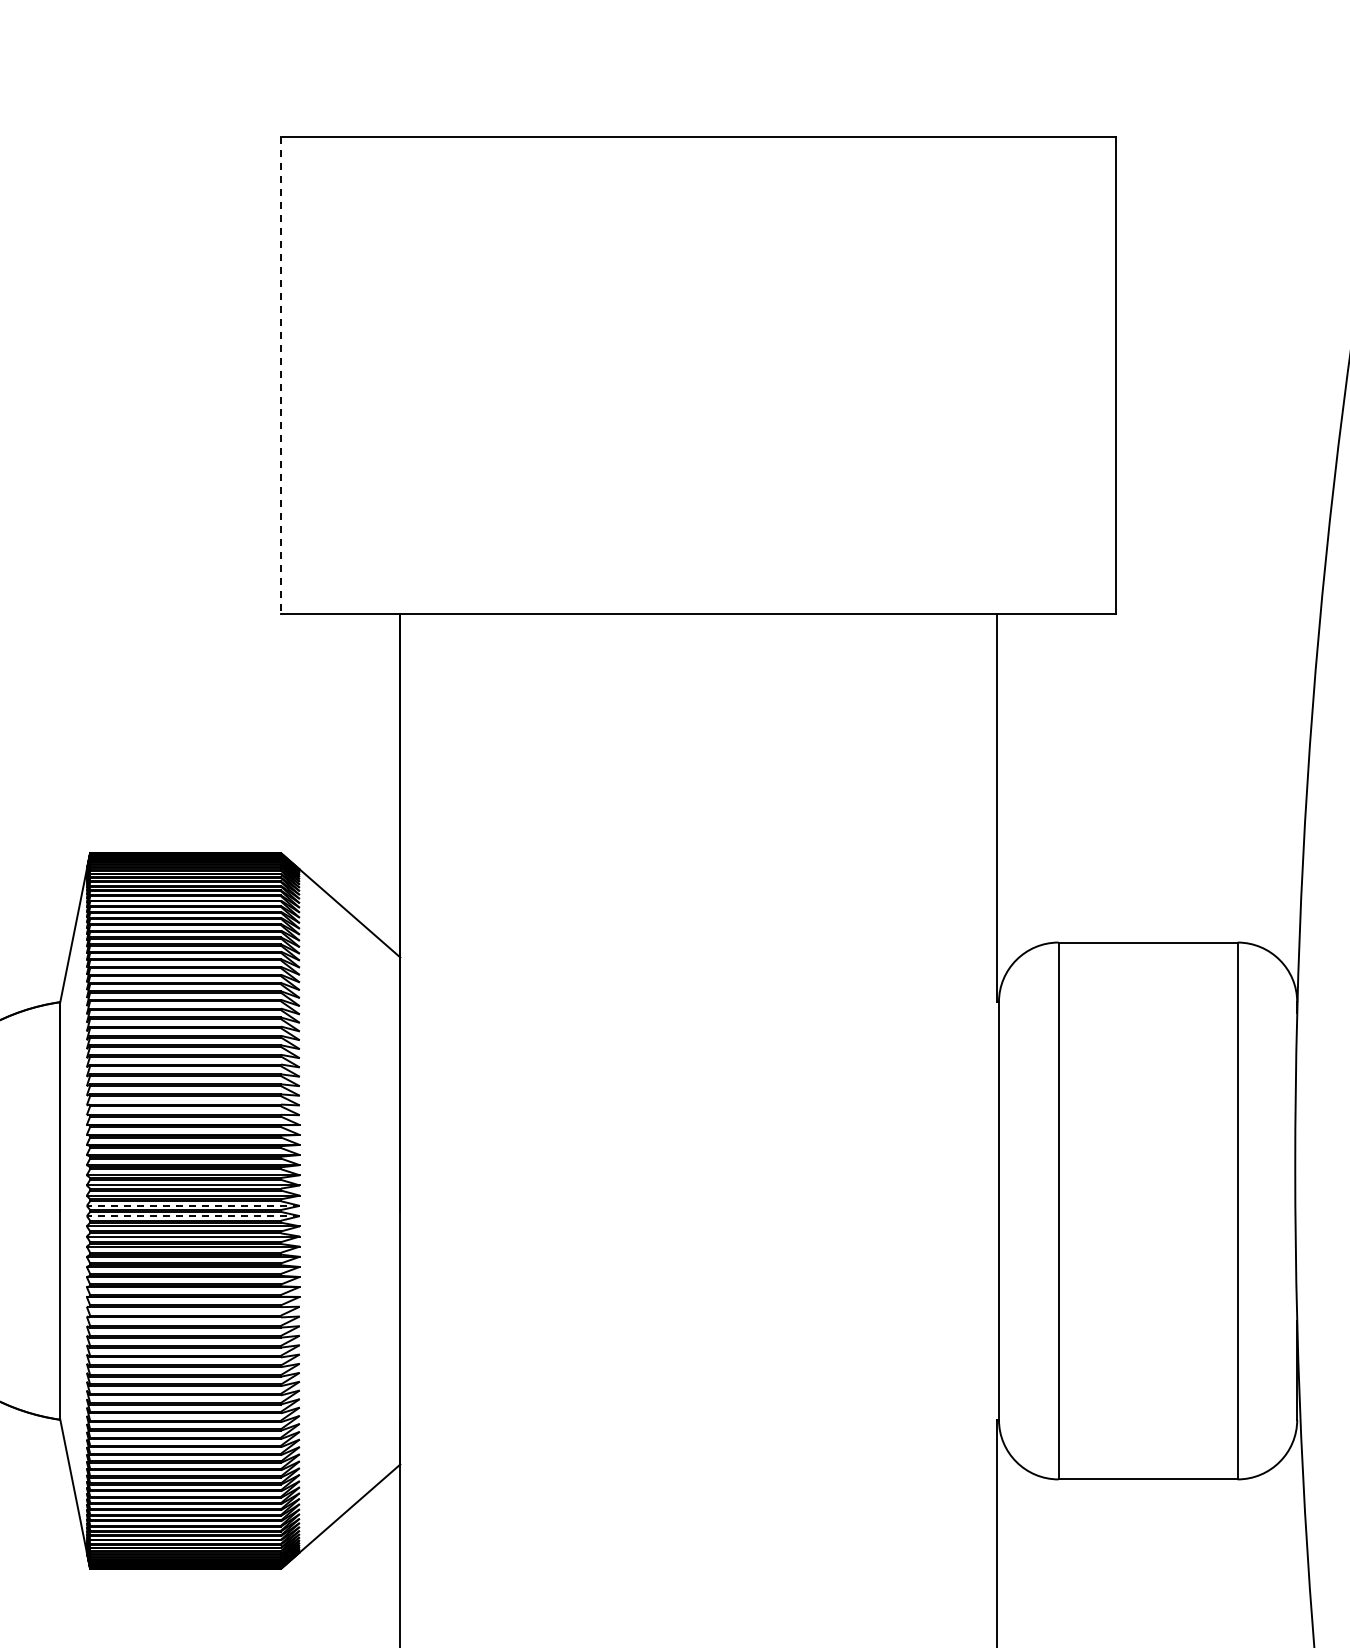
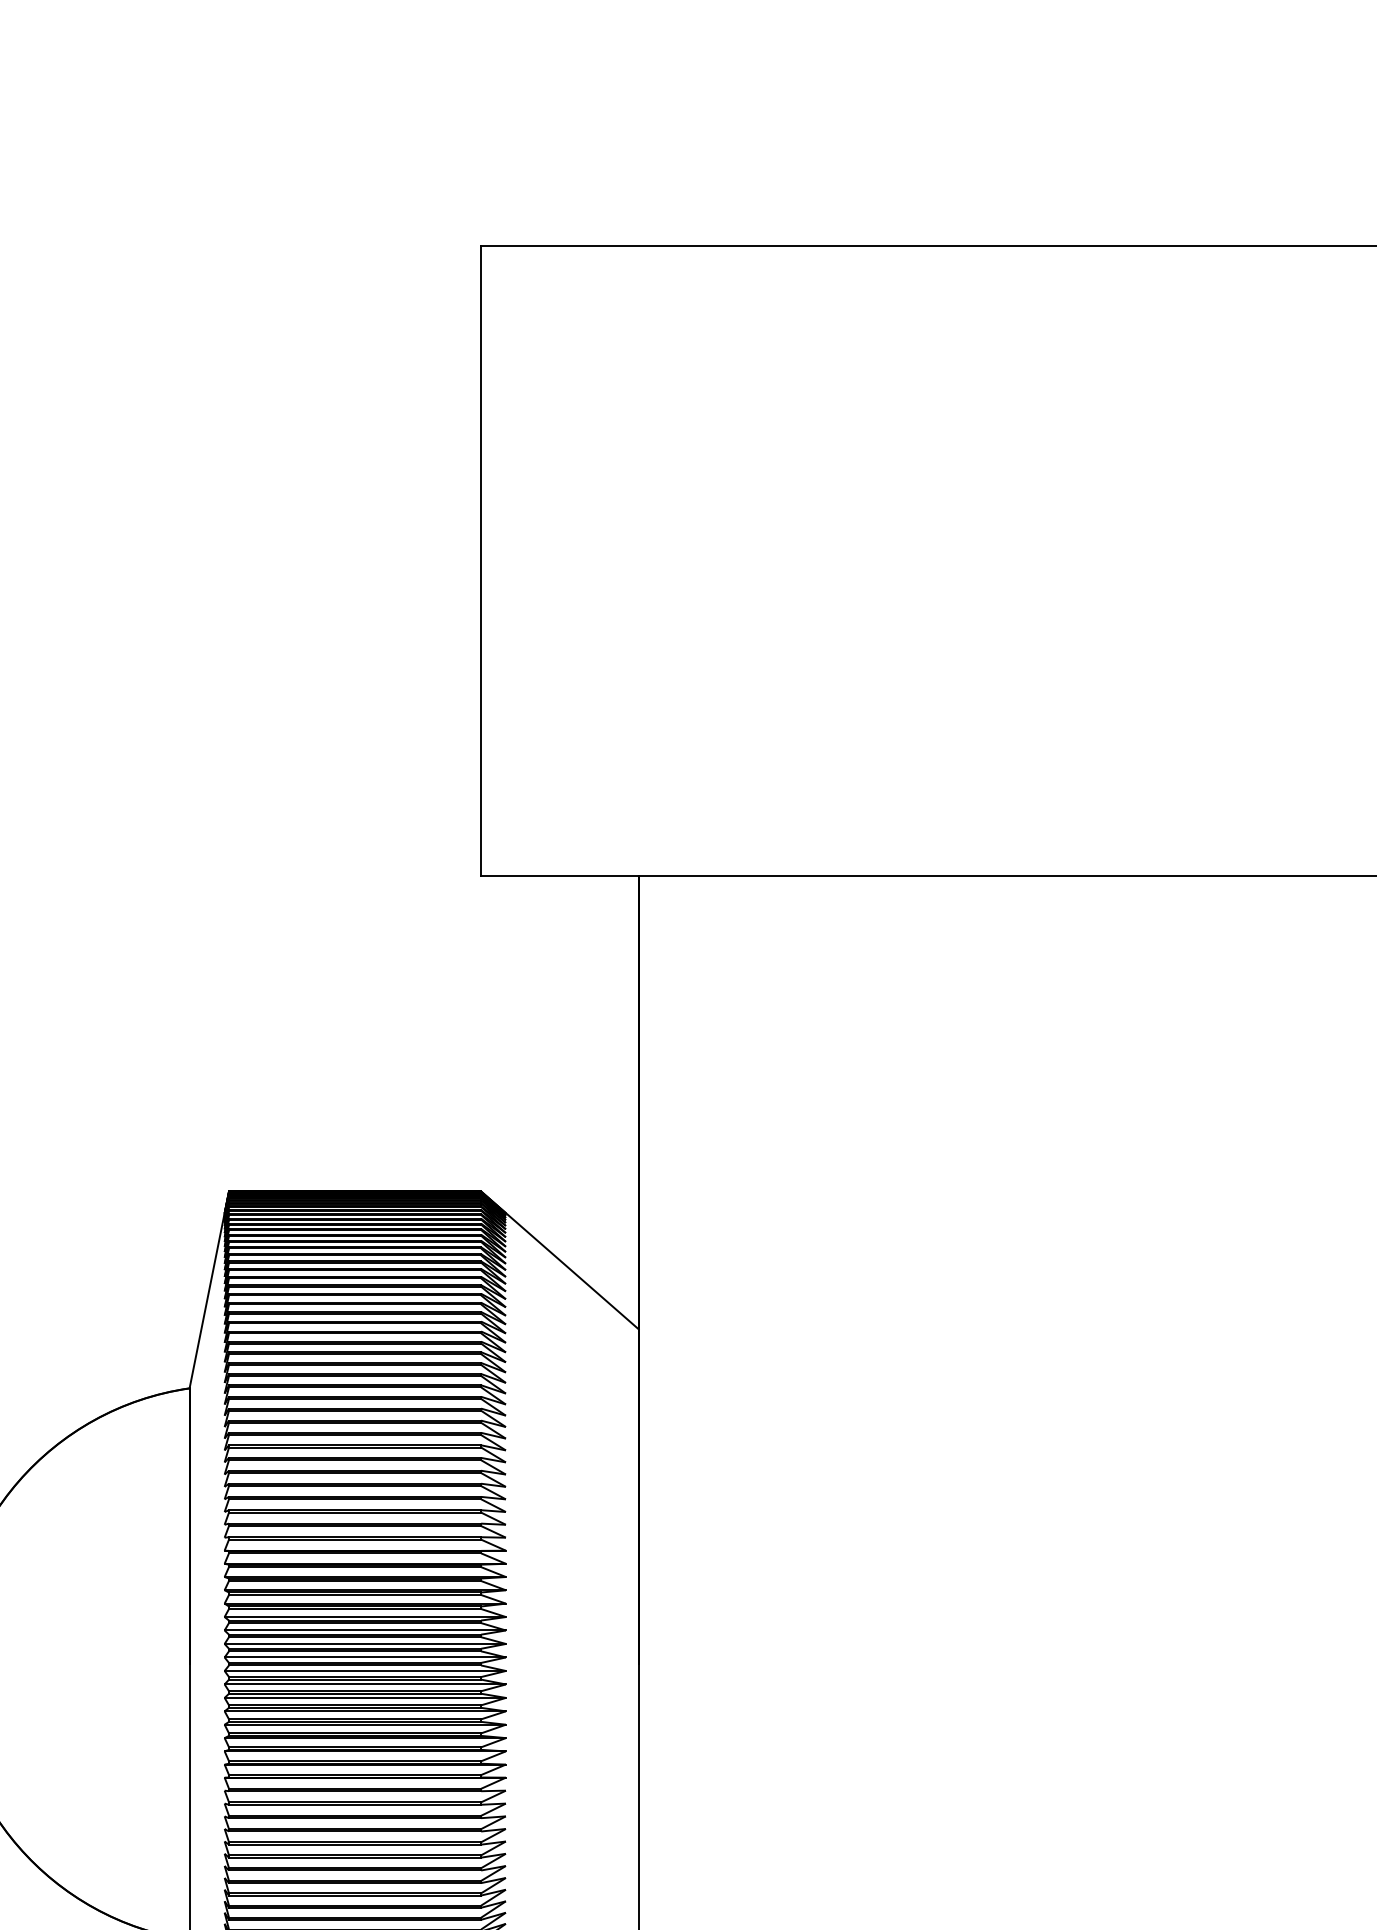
line: (281, 375) -> (481, 560), dashed -> solid
line: (192, 1205) -> (364, 1656), dashed -> solid
line: (192, 1216) -> (364, 1671), dashed -> solid

